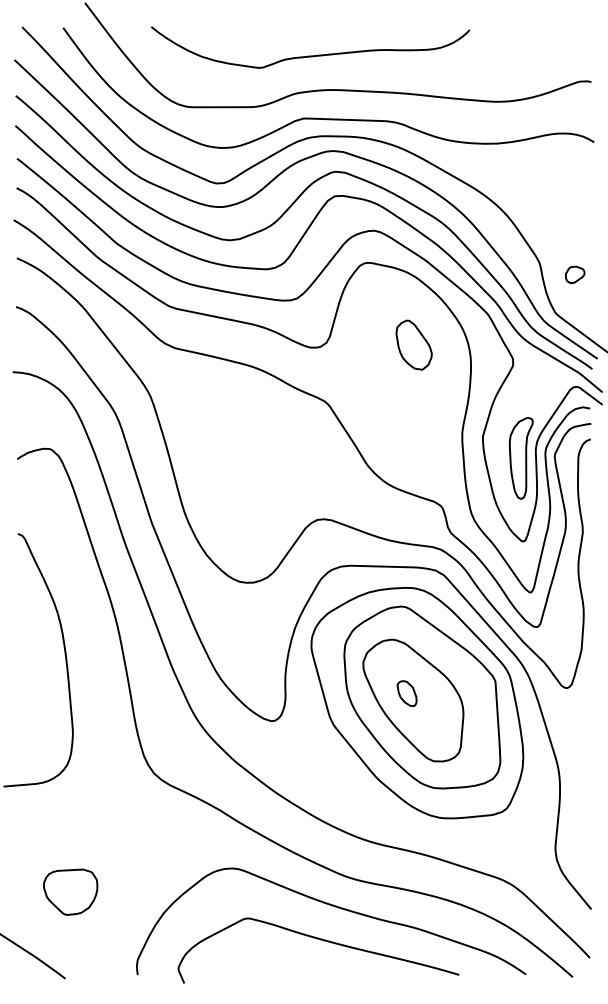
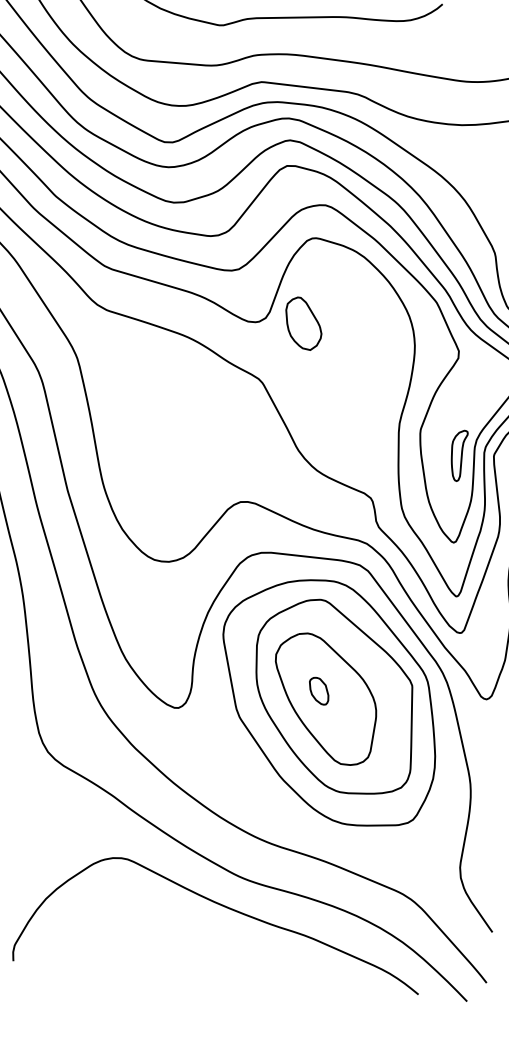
part: (413, 344) -> (303, 322), moved
part: (520, 458) -> (458, 455), size x0.6
curve: (320, 940) -> (207, 941), removed

